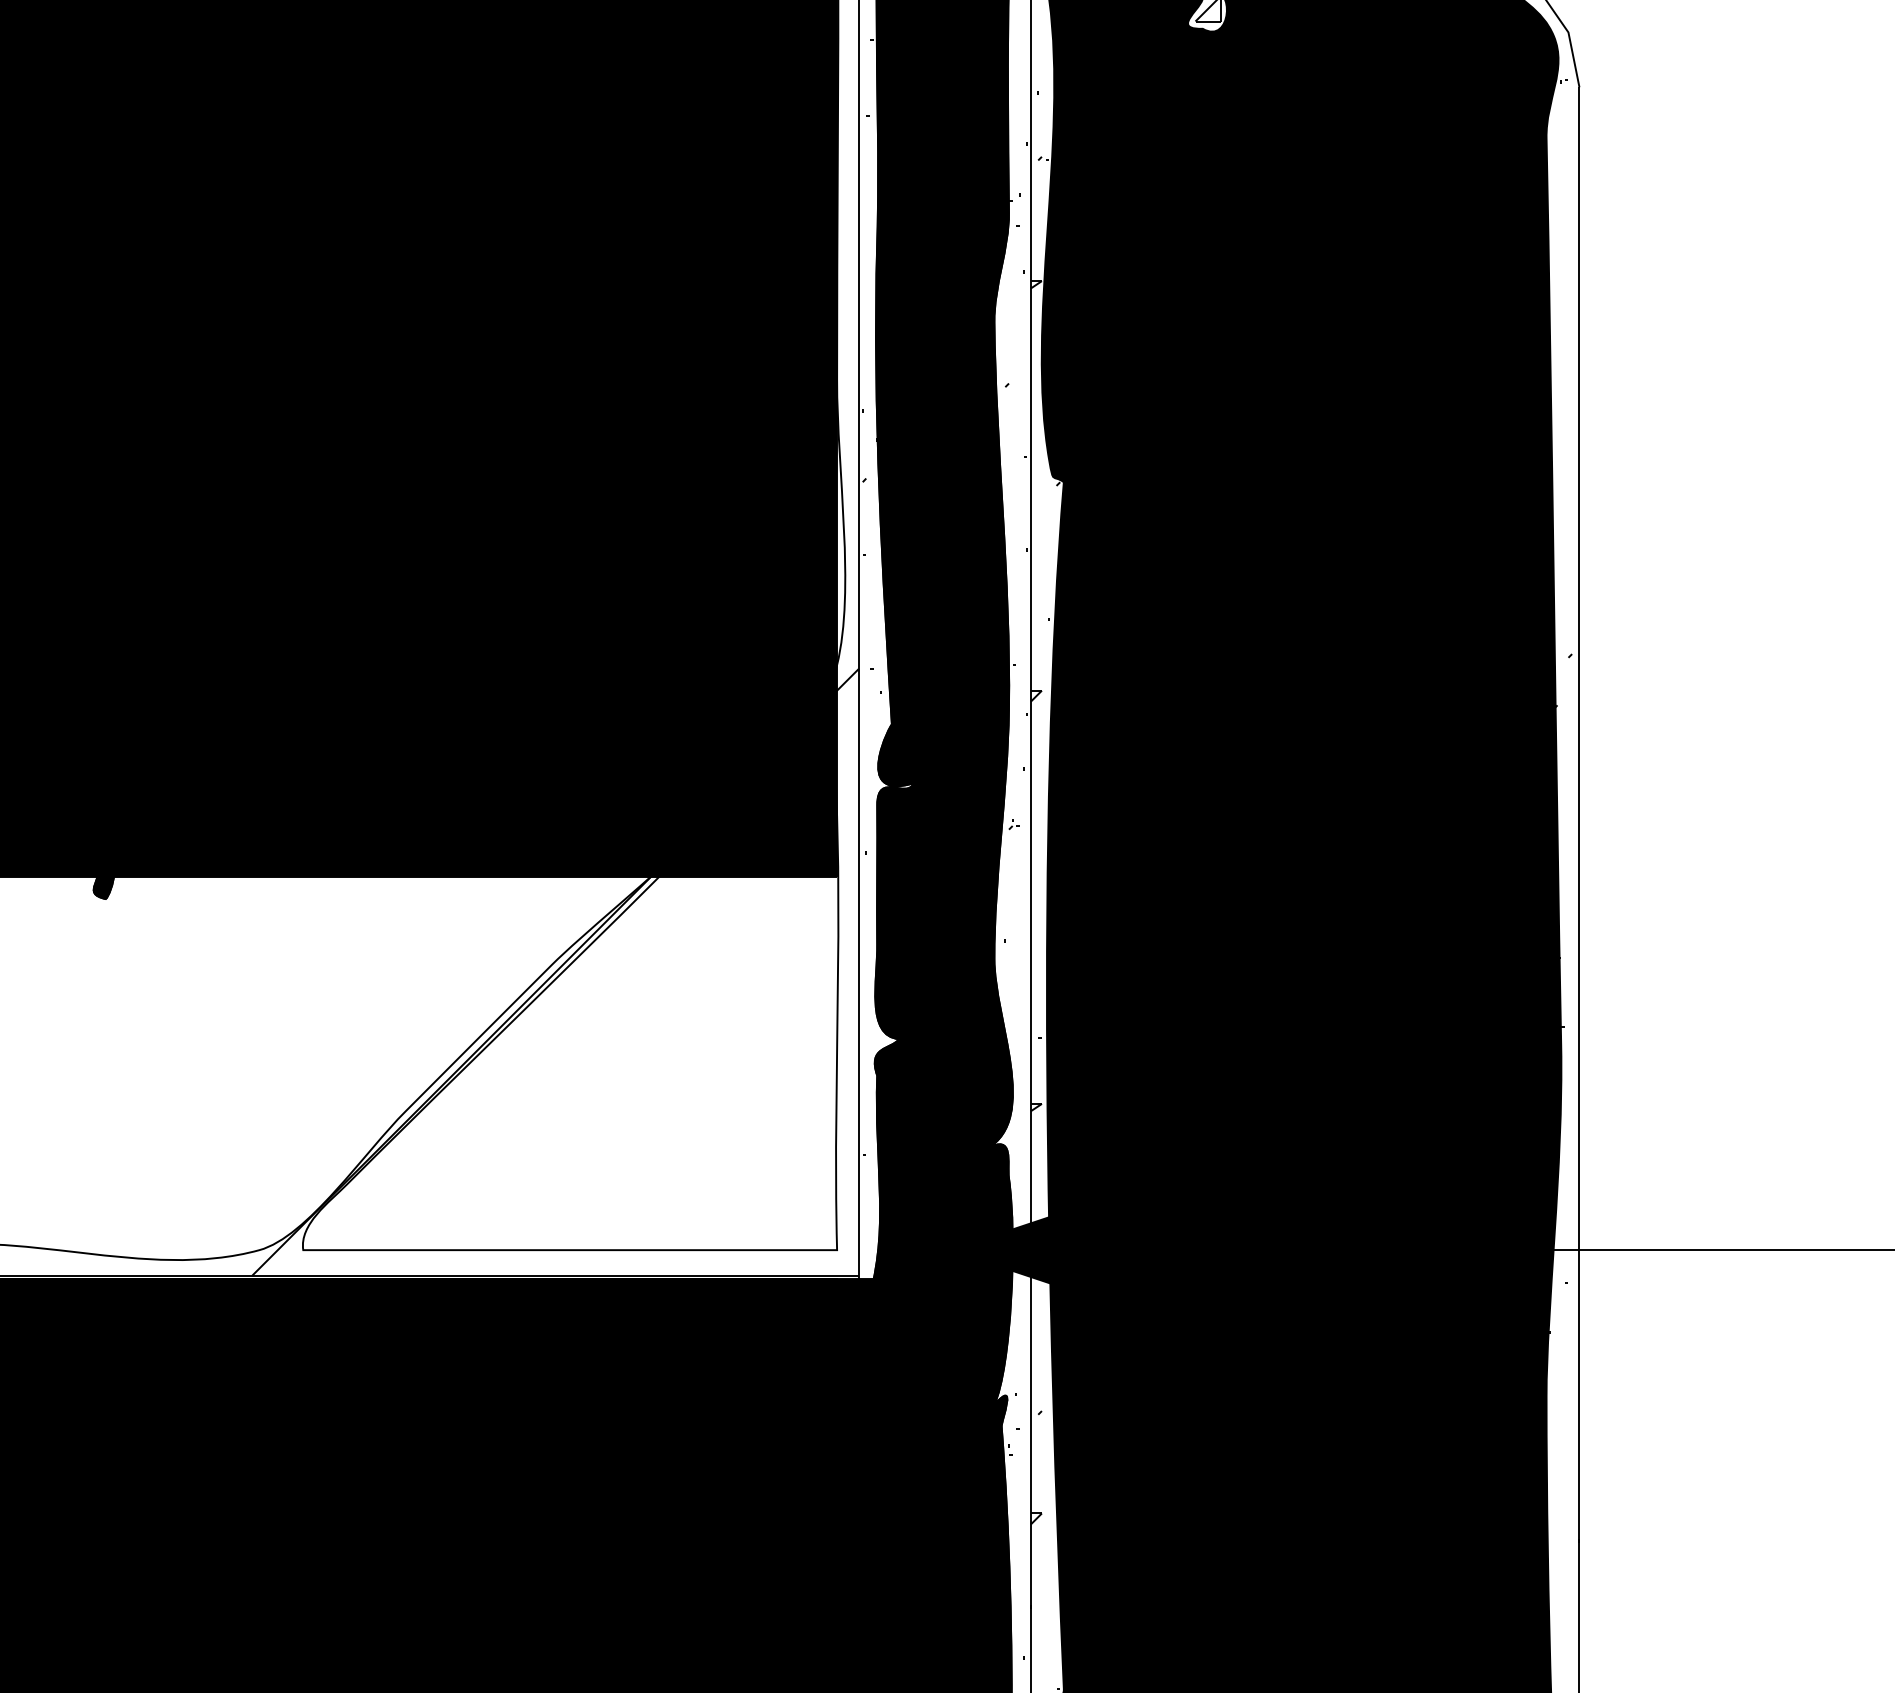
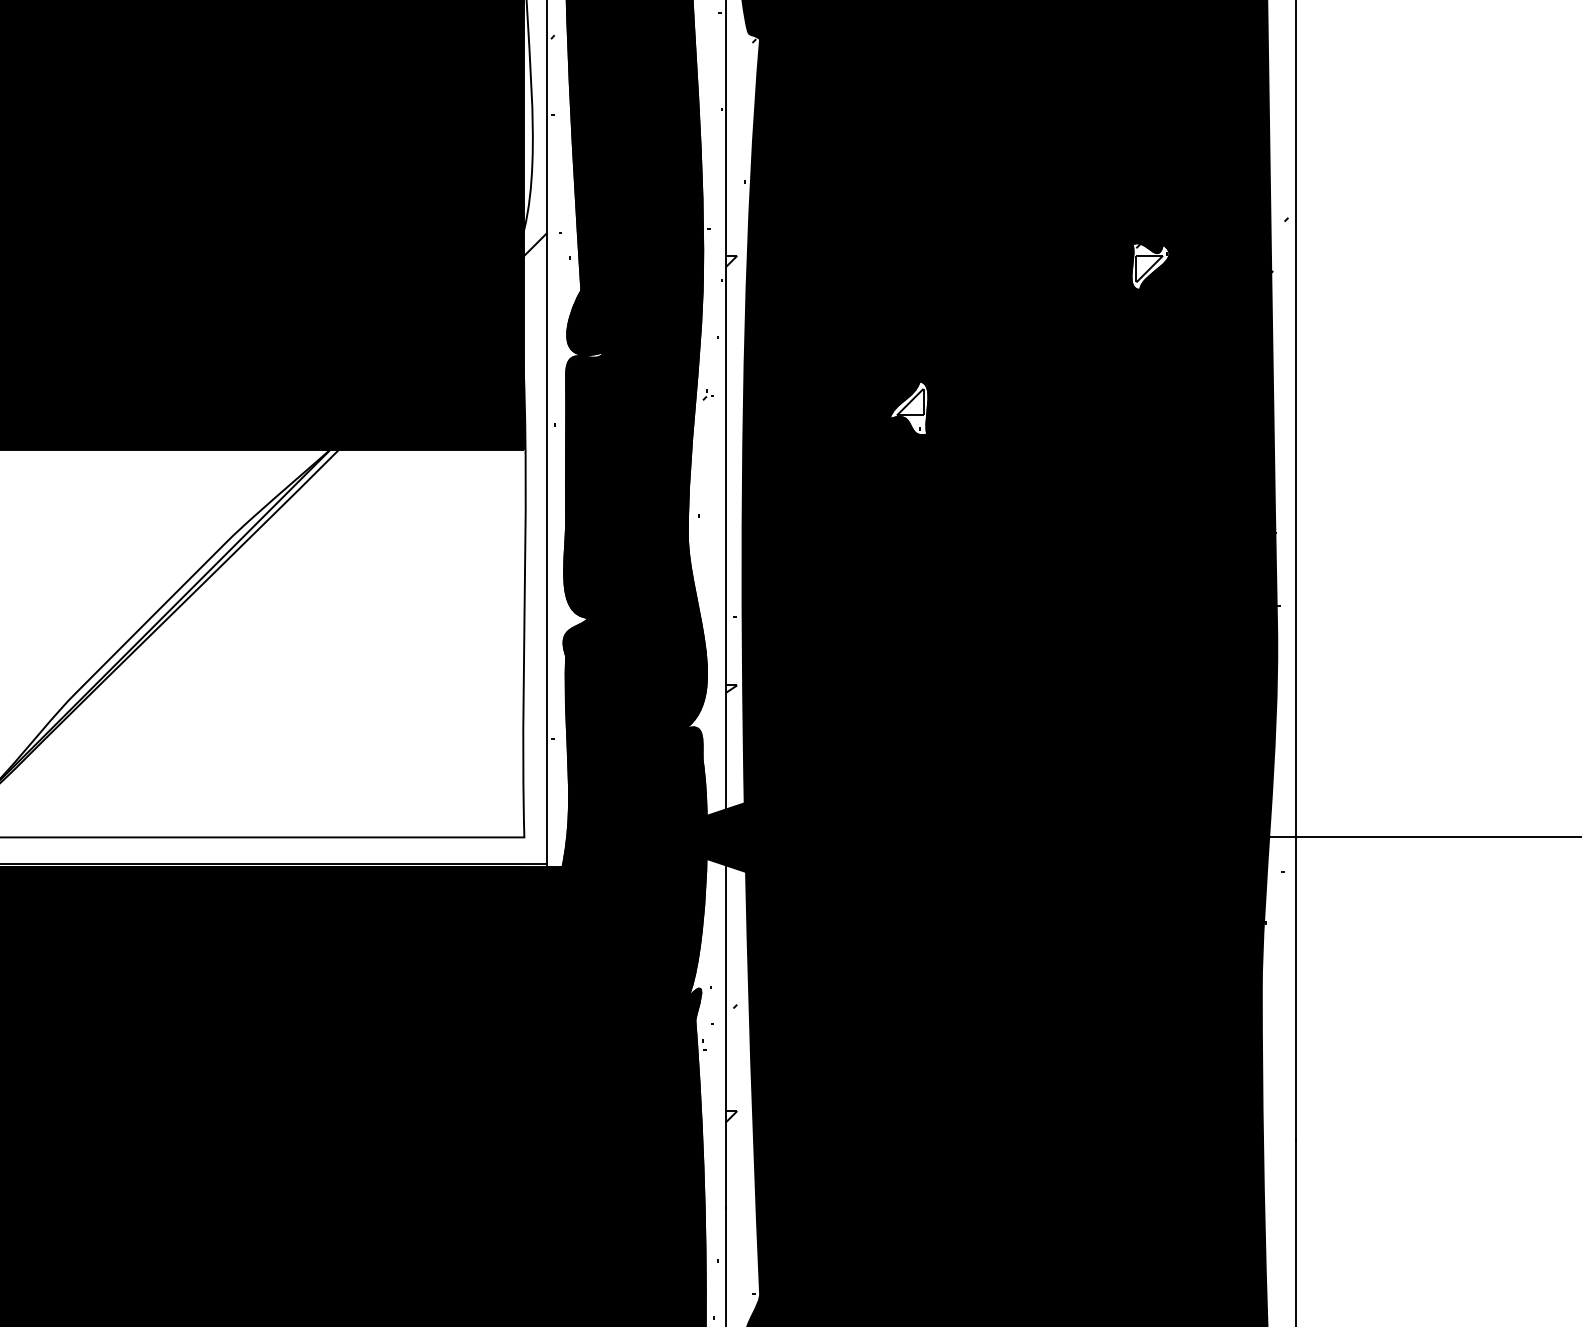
fill: (1439, 700) -> (1150, 266), removed
fill: (1206, 837) -> (908, 408), removed

